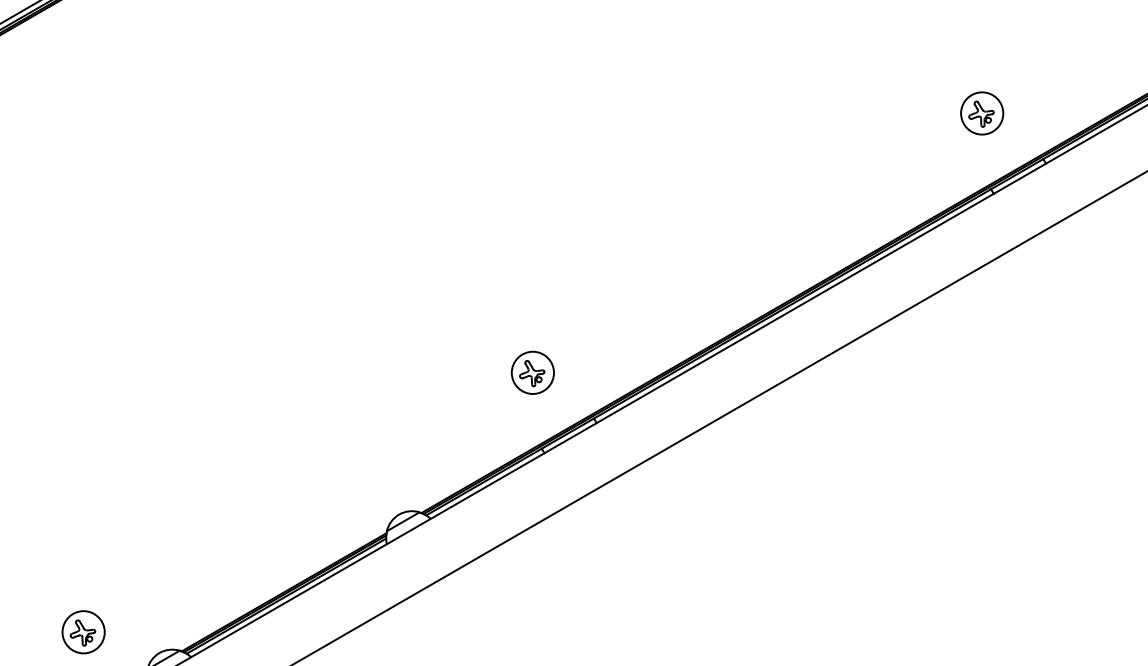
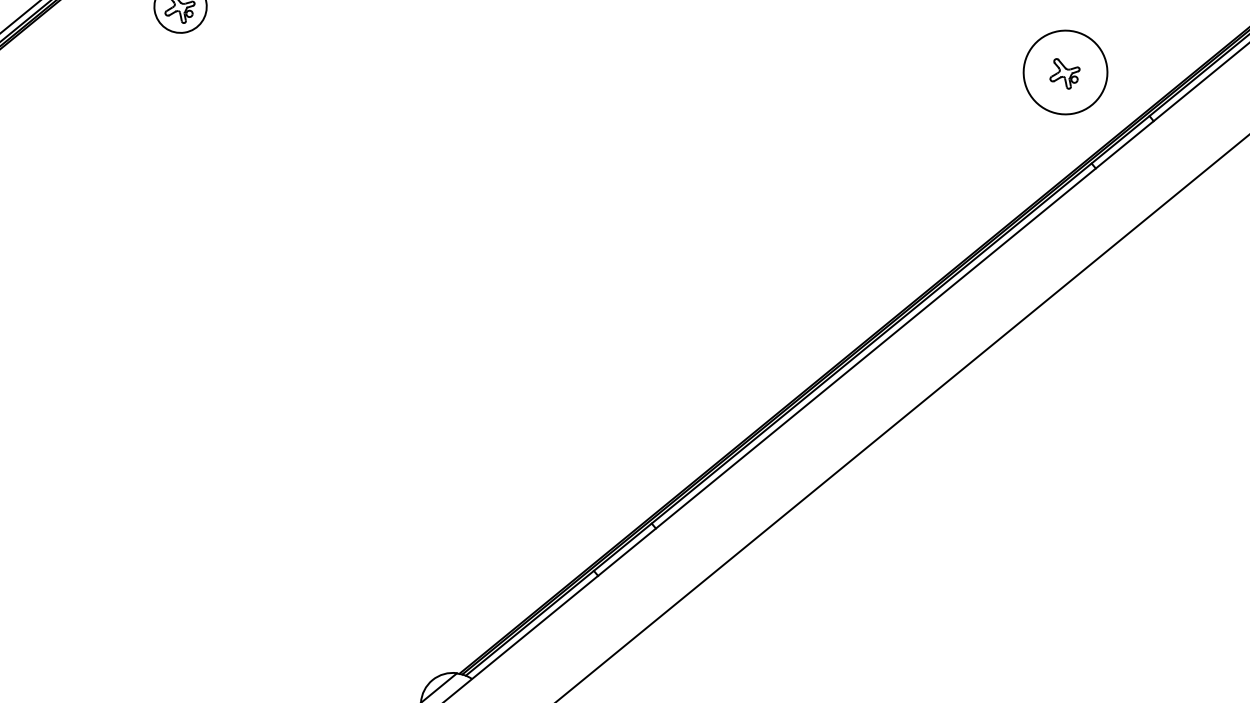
circle: (982, 113) -> (1065, 72), size x1.6
part: (532, 372) -> (567, 479), removed

